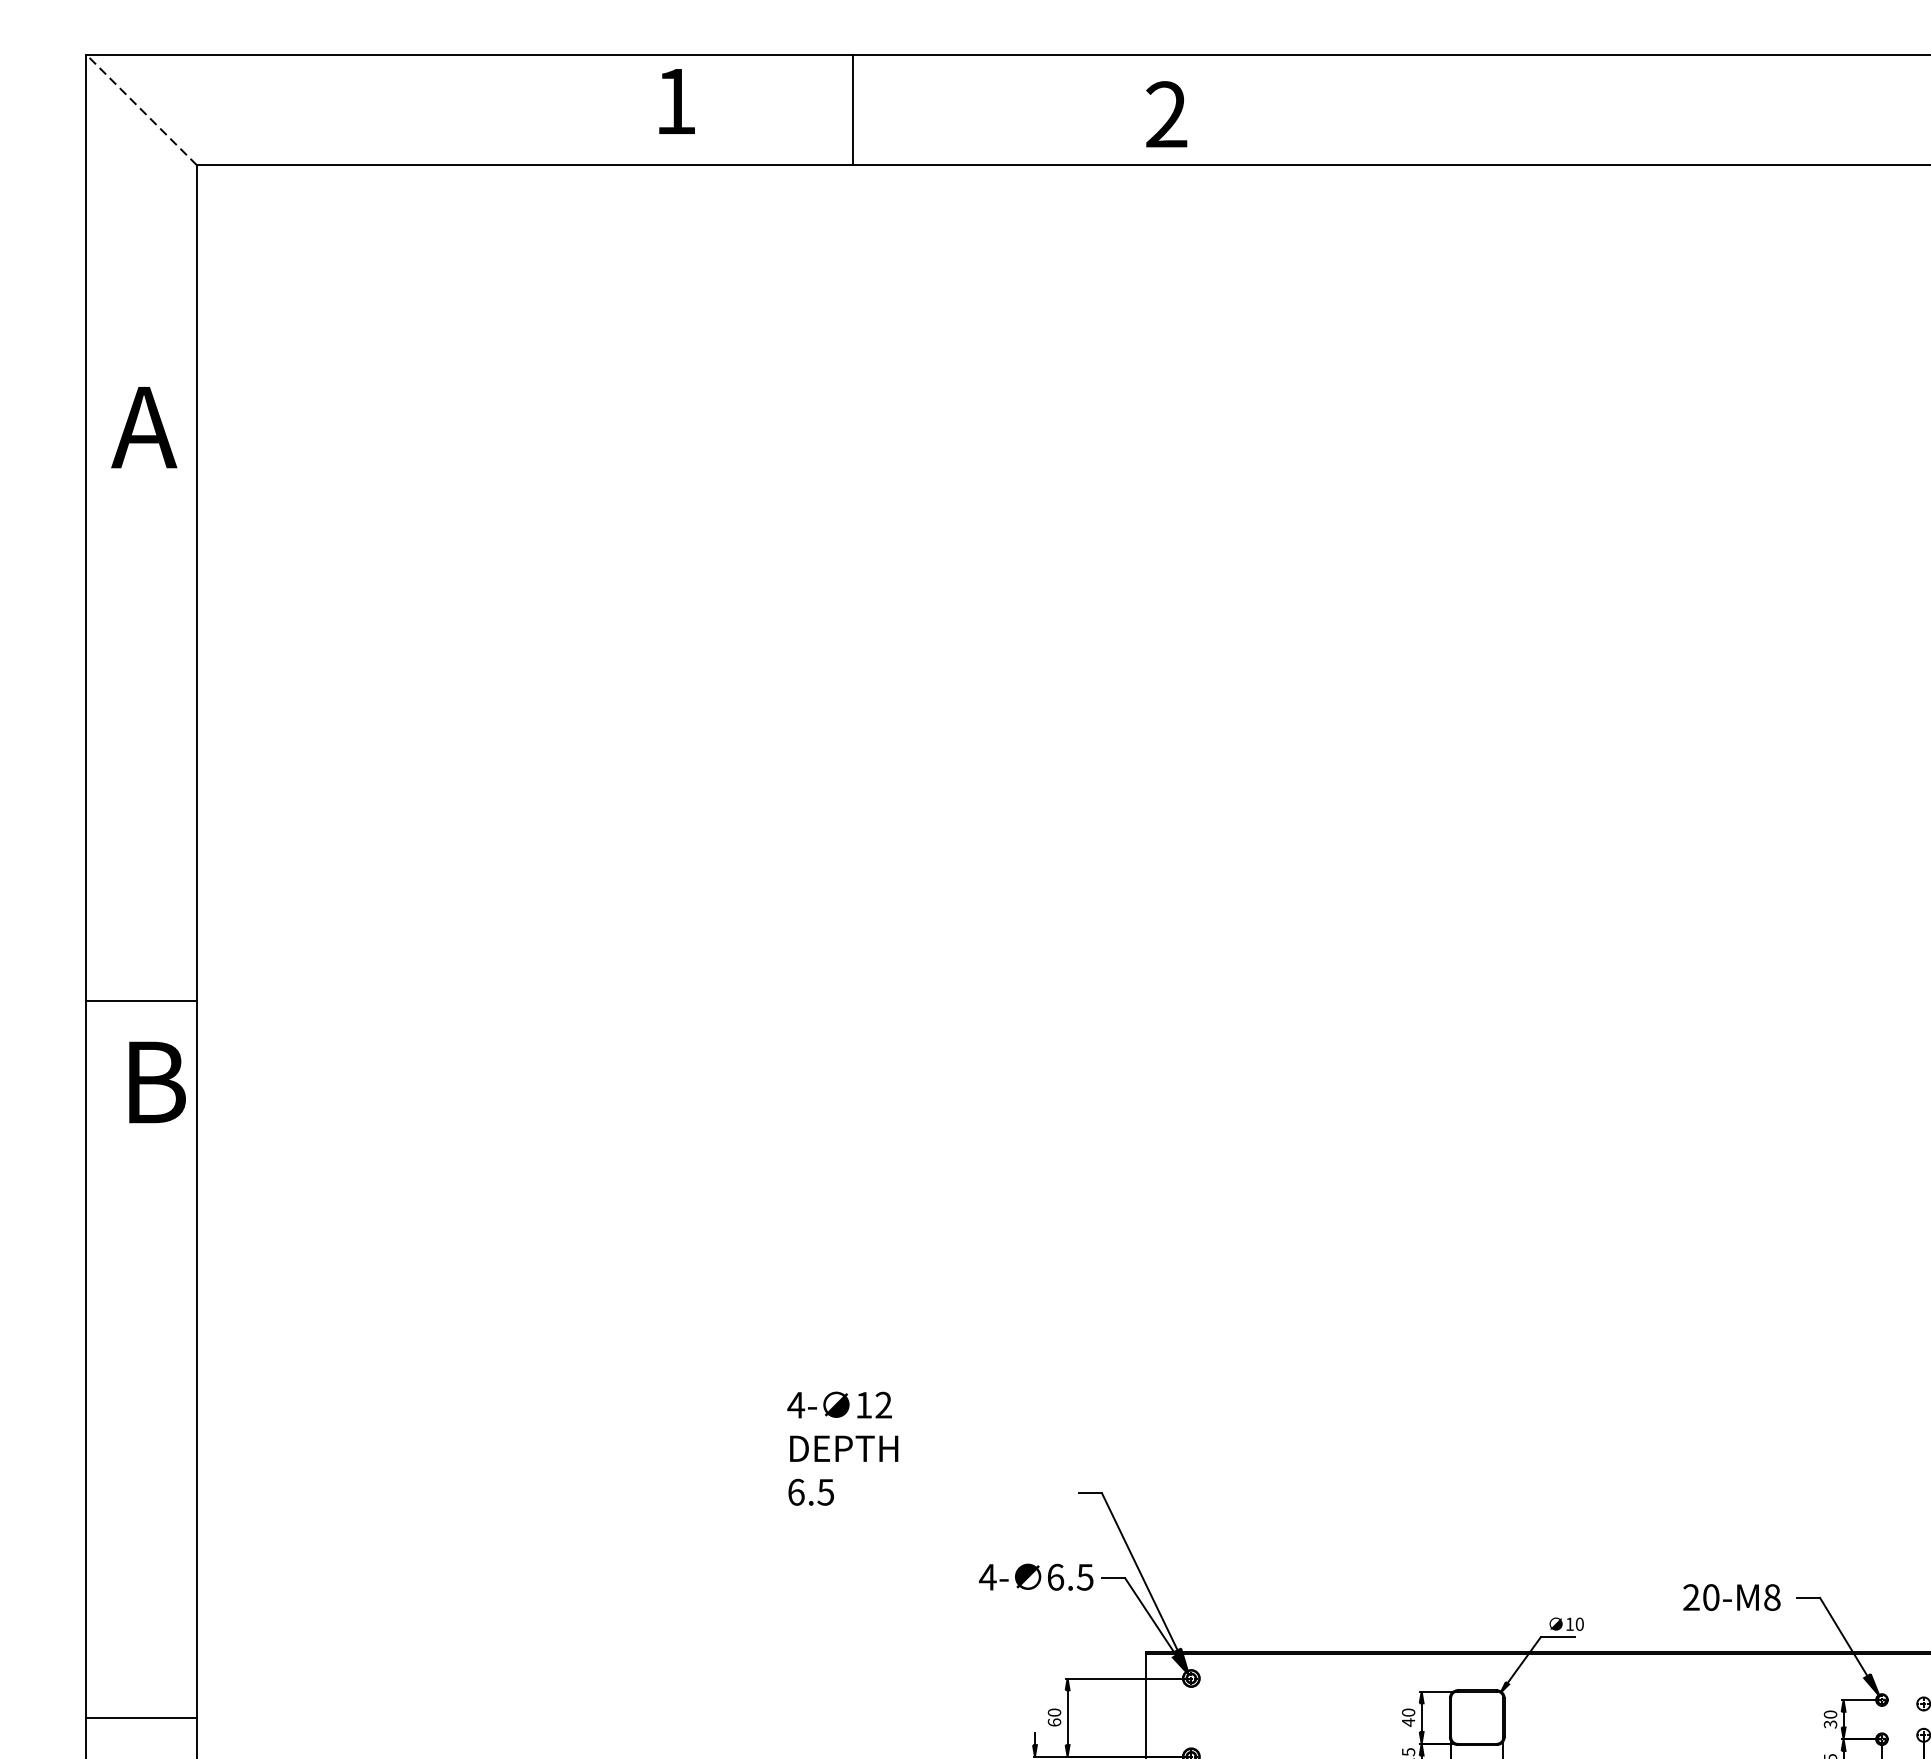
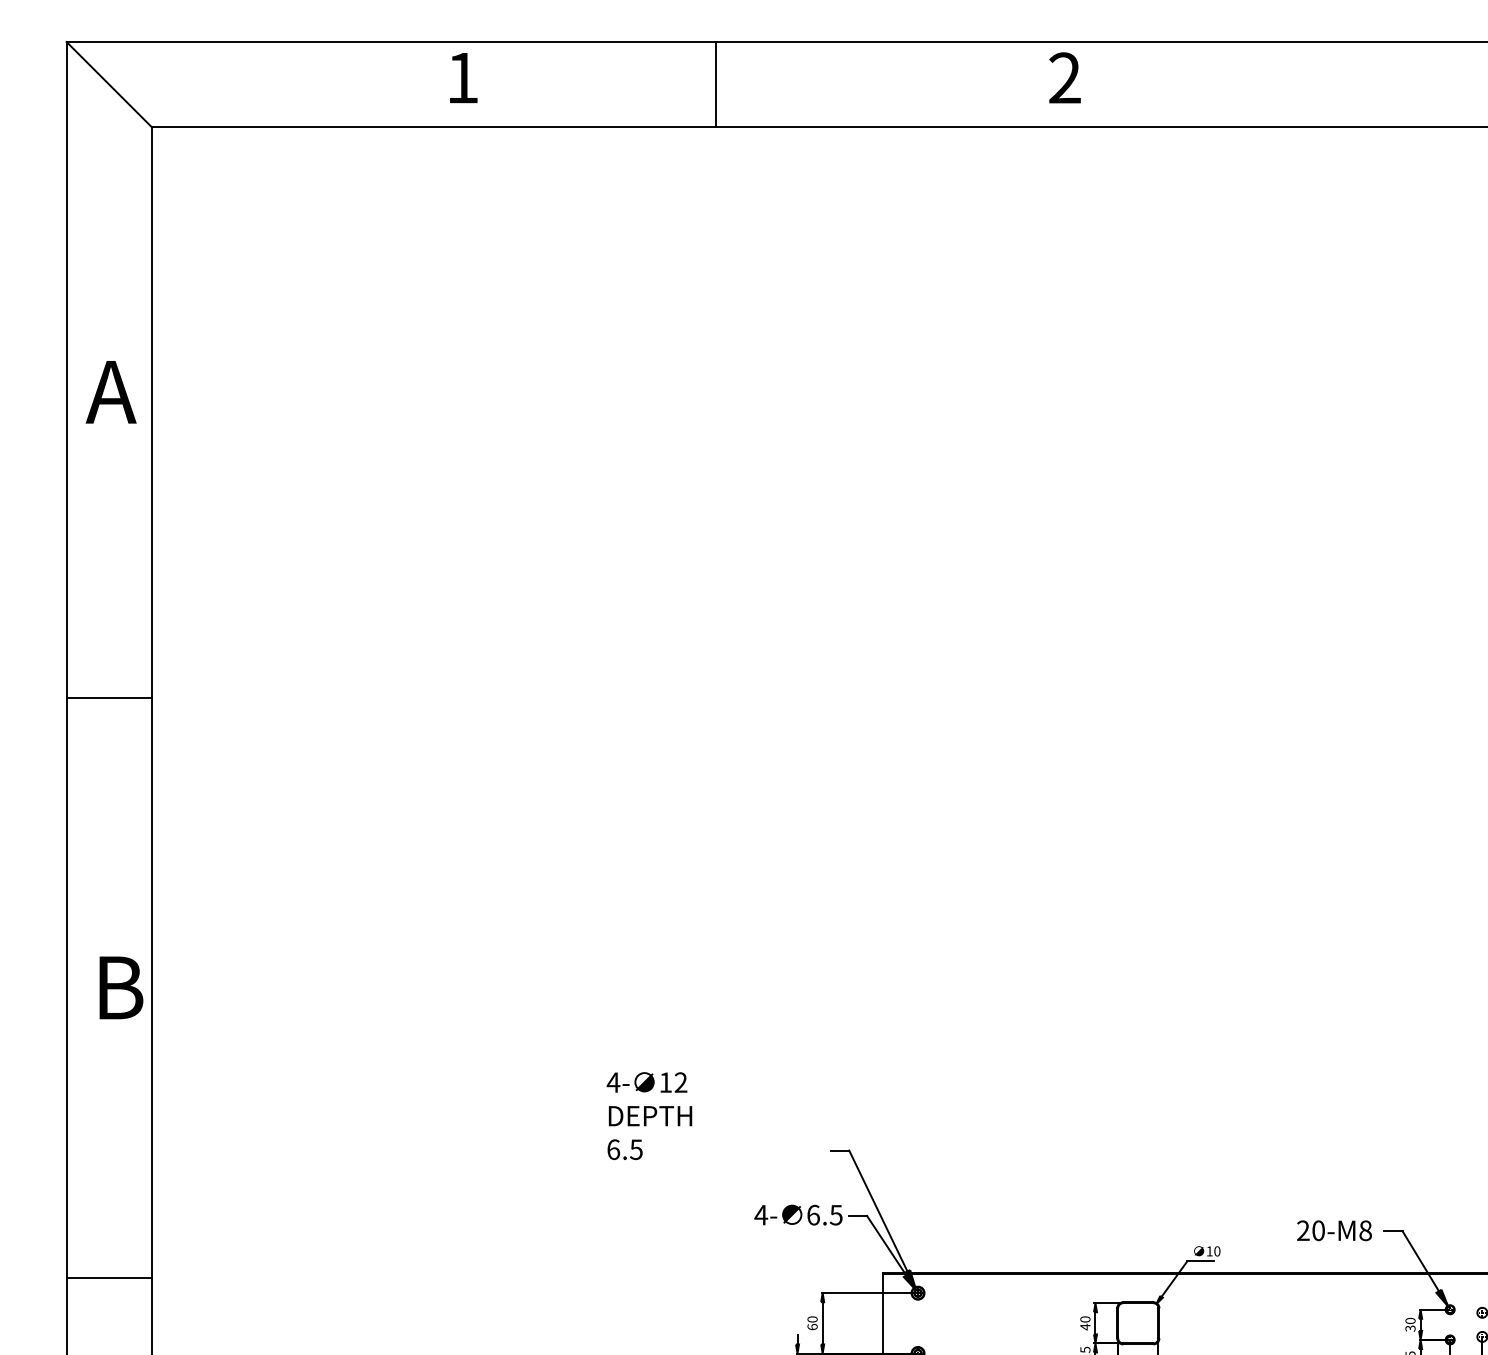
text: (676, 102) -> (463, 78), moved
line: (140, 109) -> (108, 84), dashed -> solid
line: (851, 109) -> (715, 84), moved
text: (1166, 113) -> (1064, 77), moved
text: (143, 427) -> (110, 392), moved
line: (140, 1000) -> (108, 697), moved
text: (157, 1081) -> (121, 987), moved
line: (140, 1717) -> (108, 1277), moved

